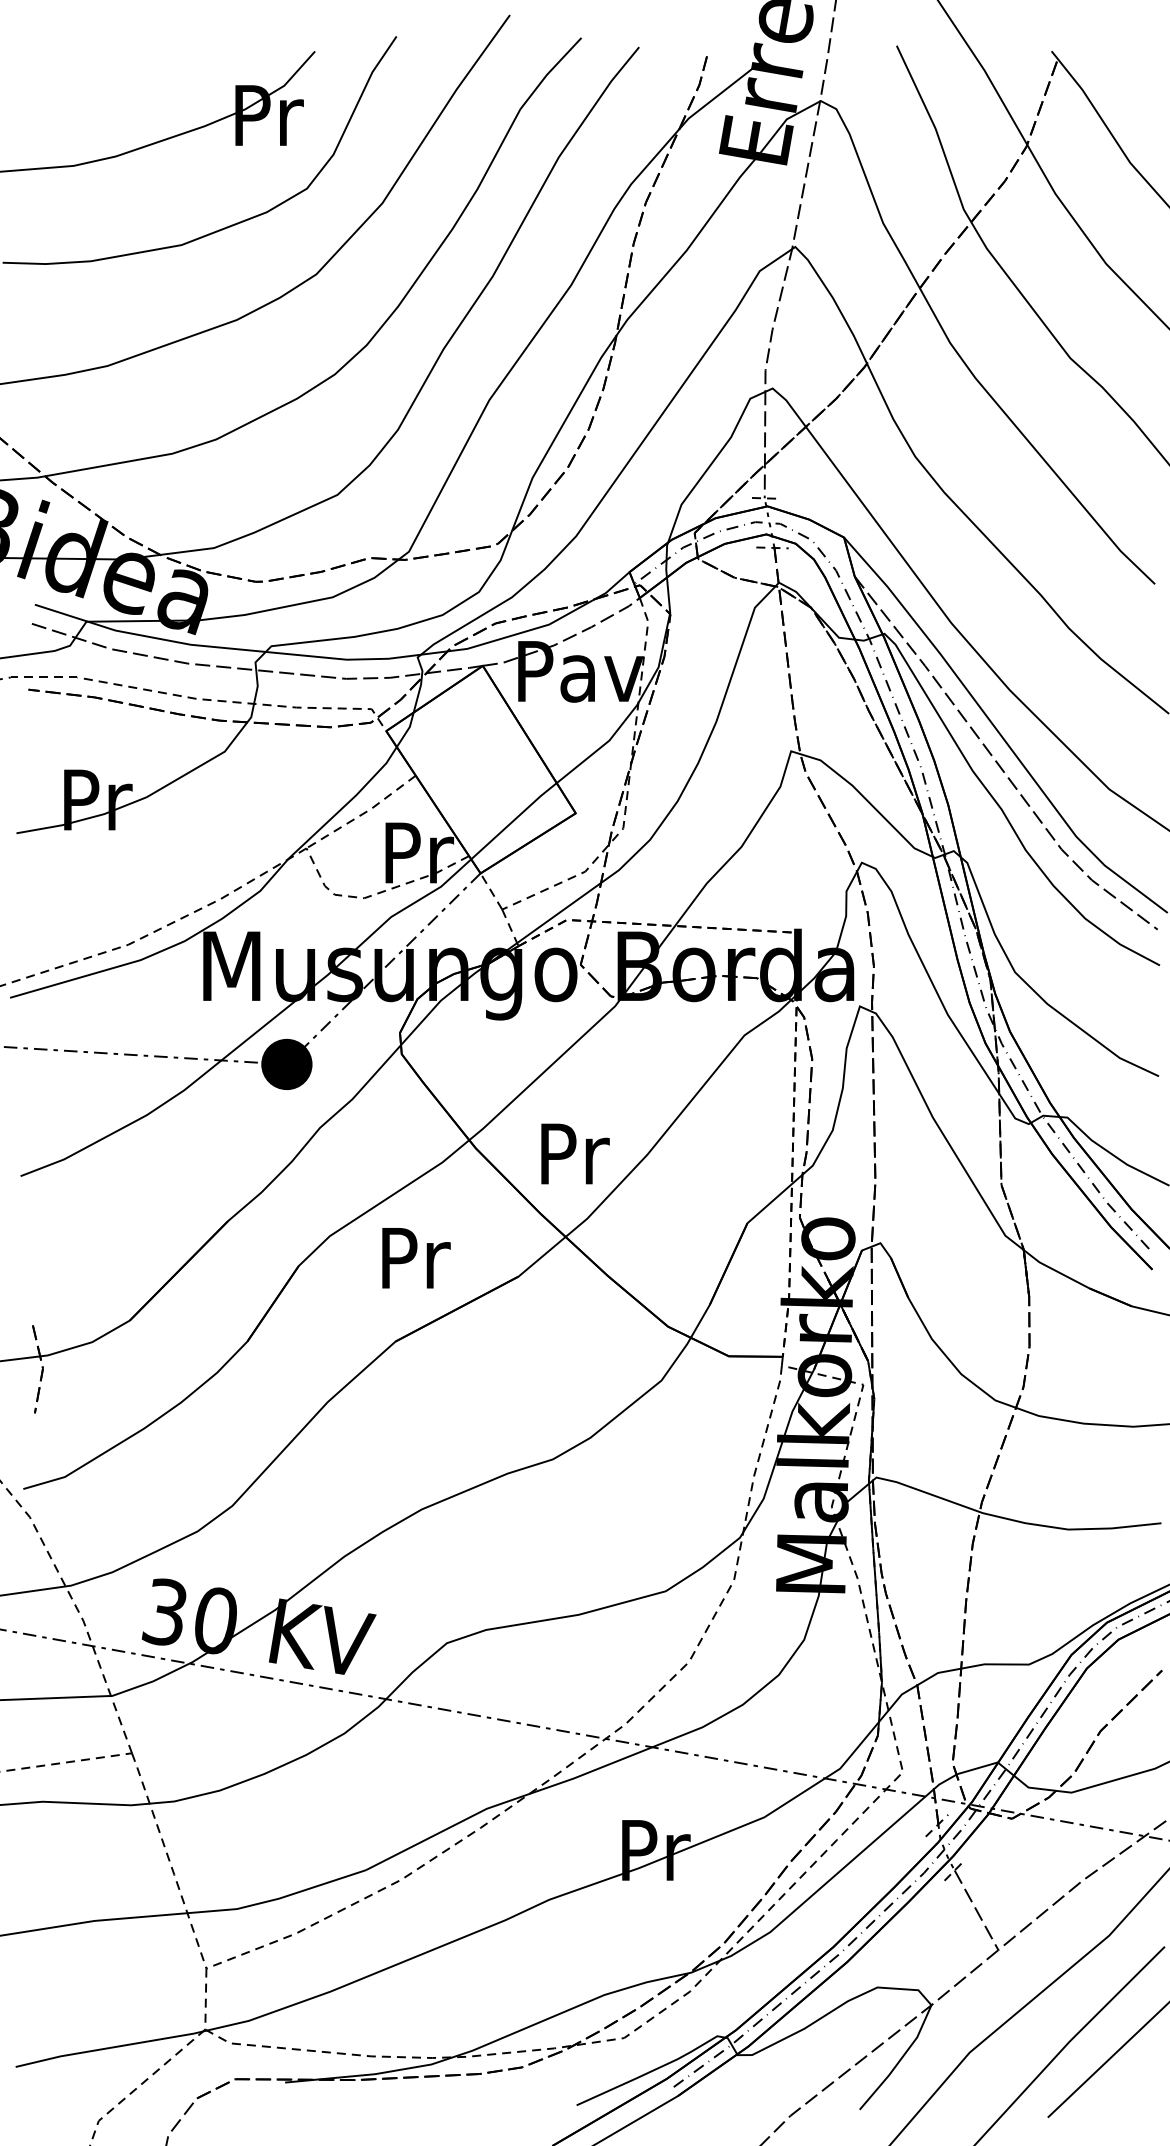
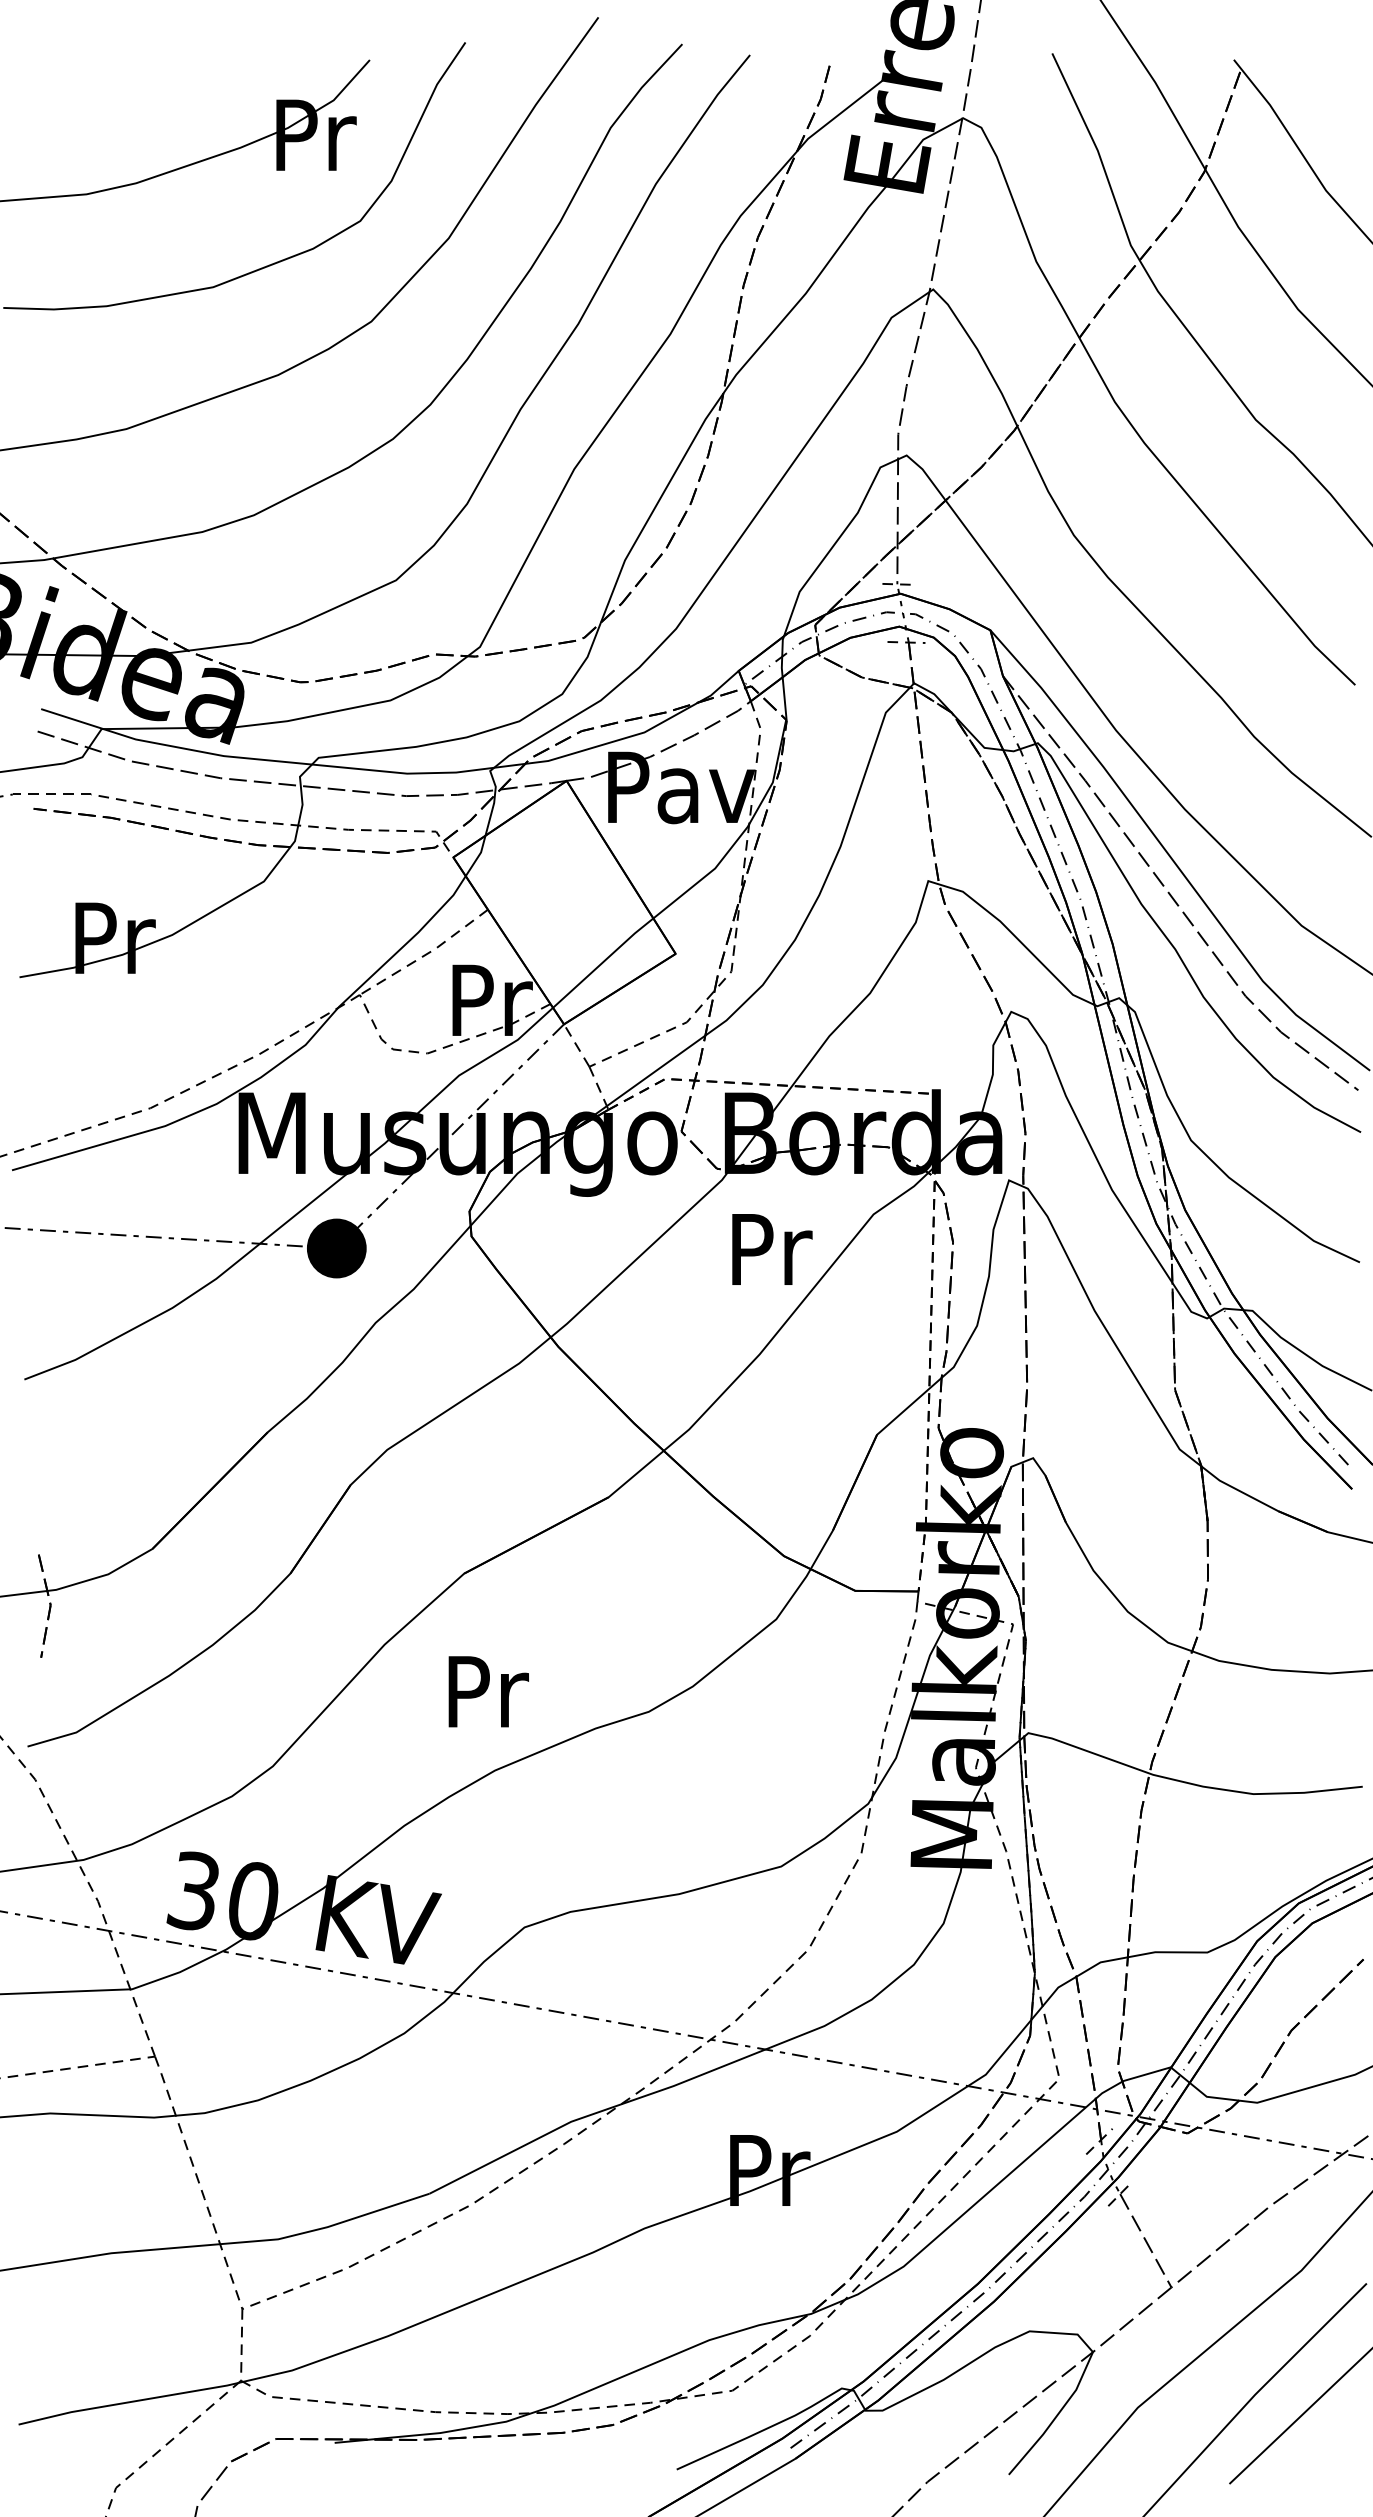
text: (575, 1153) -> (772, 1249), moved
text: (416, 1257) -> (488, 1691), moved

